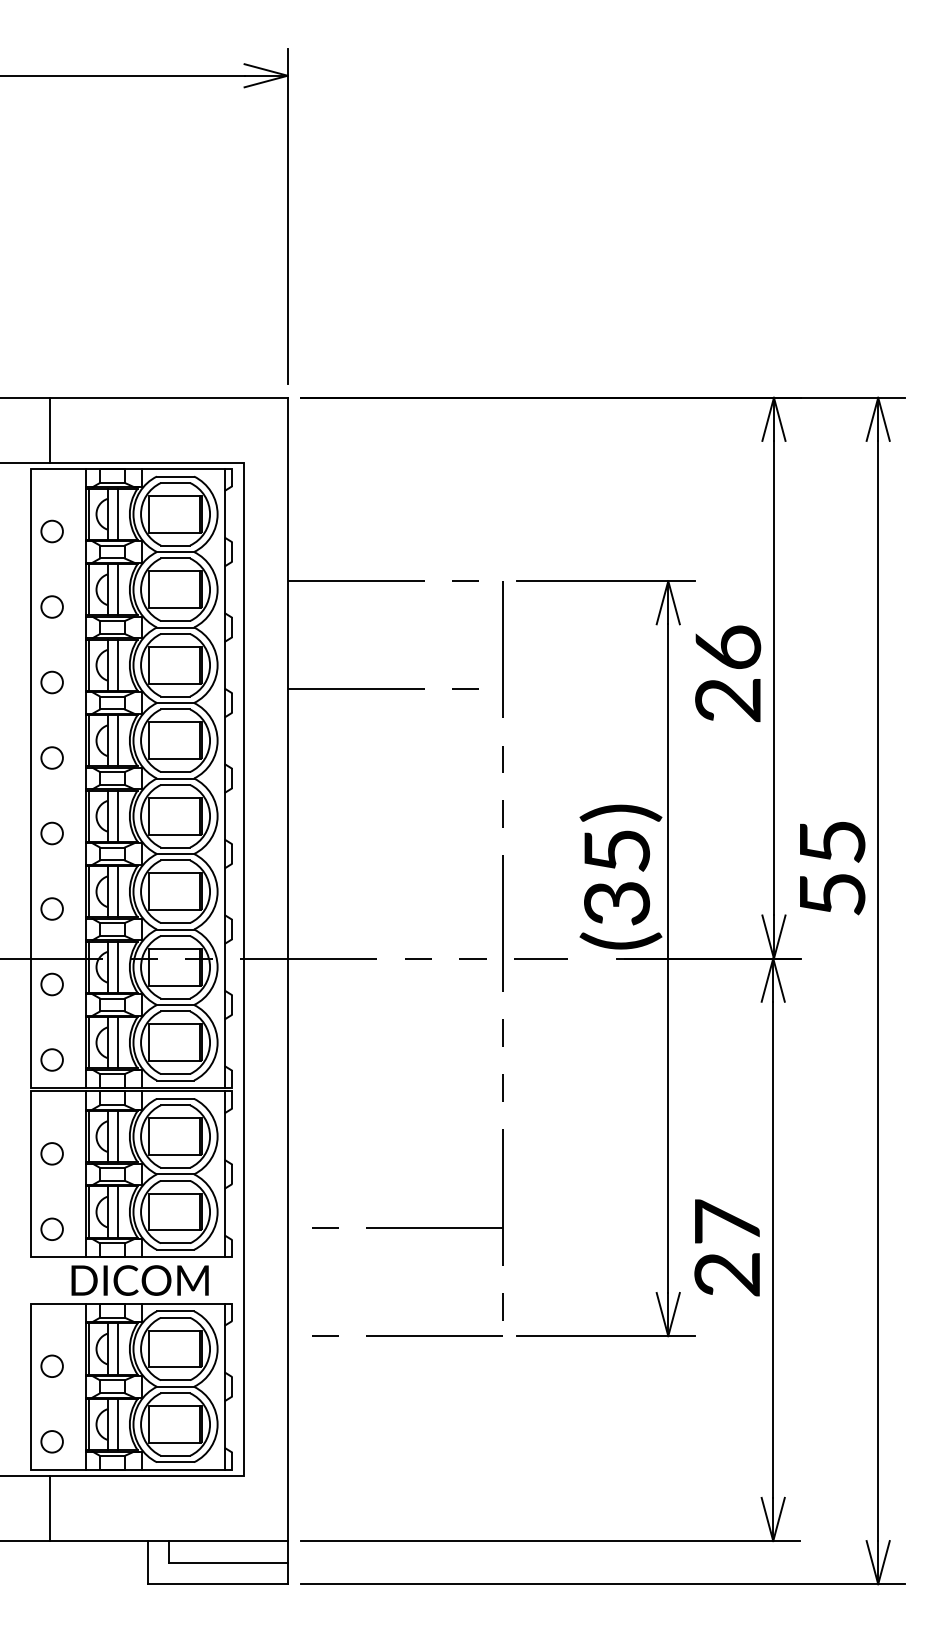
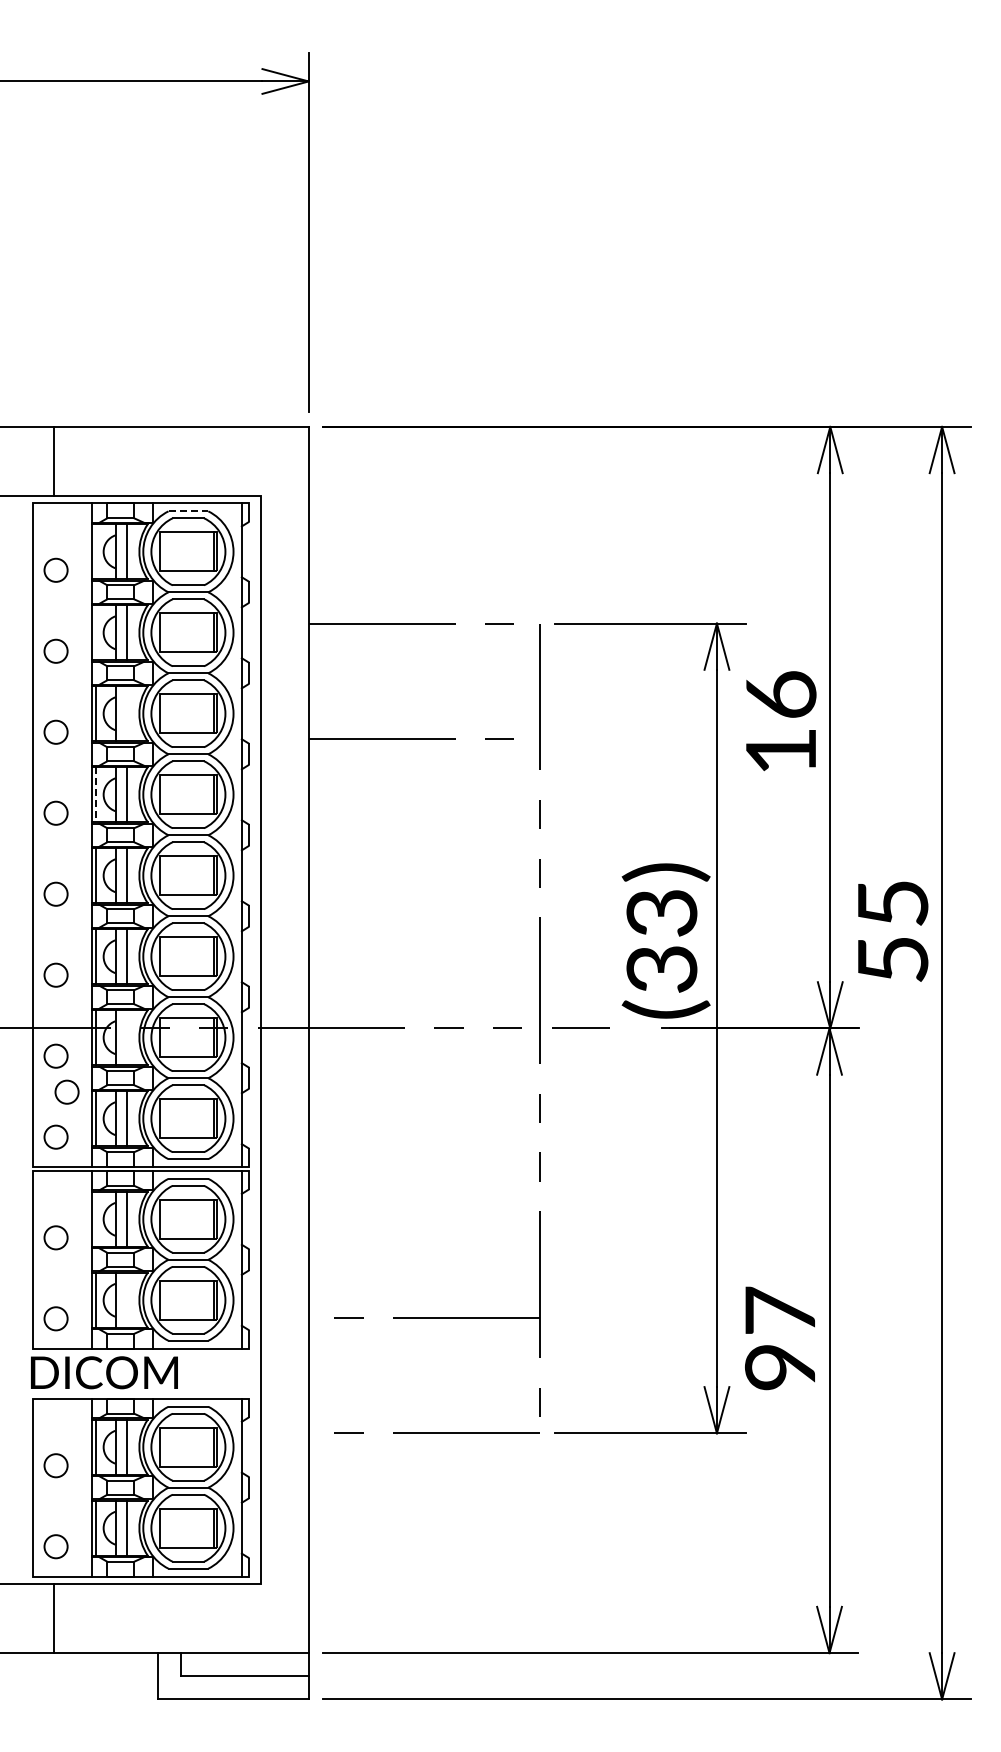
line: (175, 476) -> (188, 511), solid -> dashed
line: (89, 513) -> (96, 551), removed
line: (89, 589) -> (96, 632), removed
line: (118, 665) -> (127, 713), removed
text: (727, 700) -> (780, 751), 26 -> 16
line: (89, 741) -> (96, 795), solid -> dashed
text: (616, 851) -> (661, 913), (35) -> (33)
line: (118, 967) -> (127, 1037), removed
circle: (61, 1017) -> (66, 1091), added
line: (89, 1135) -> (96, 1218), removed
line: (118, 1211) -> (127, 1299), removed
text: (726, 1274) -> (779, 1367), 27 -> 97
text: (140, 1280) -> (104, 1372), moved

